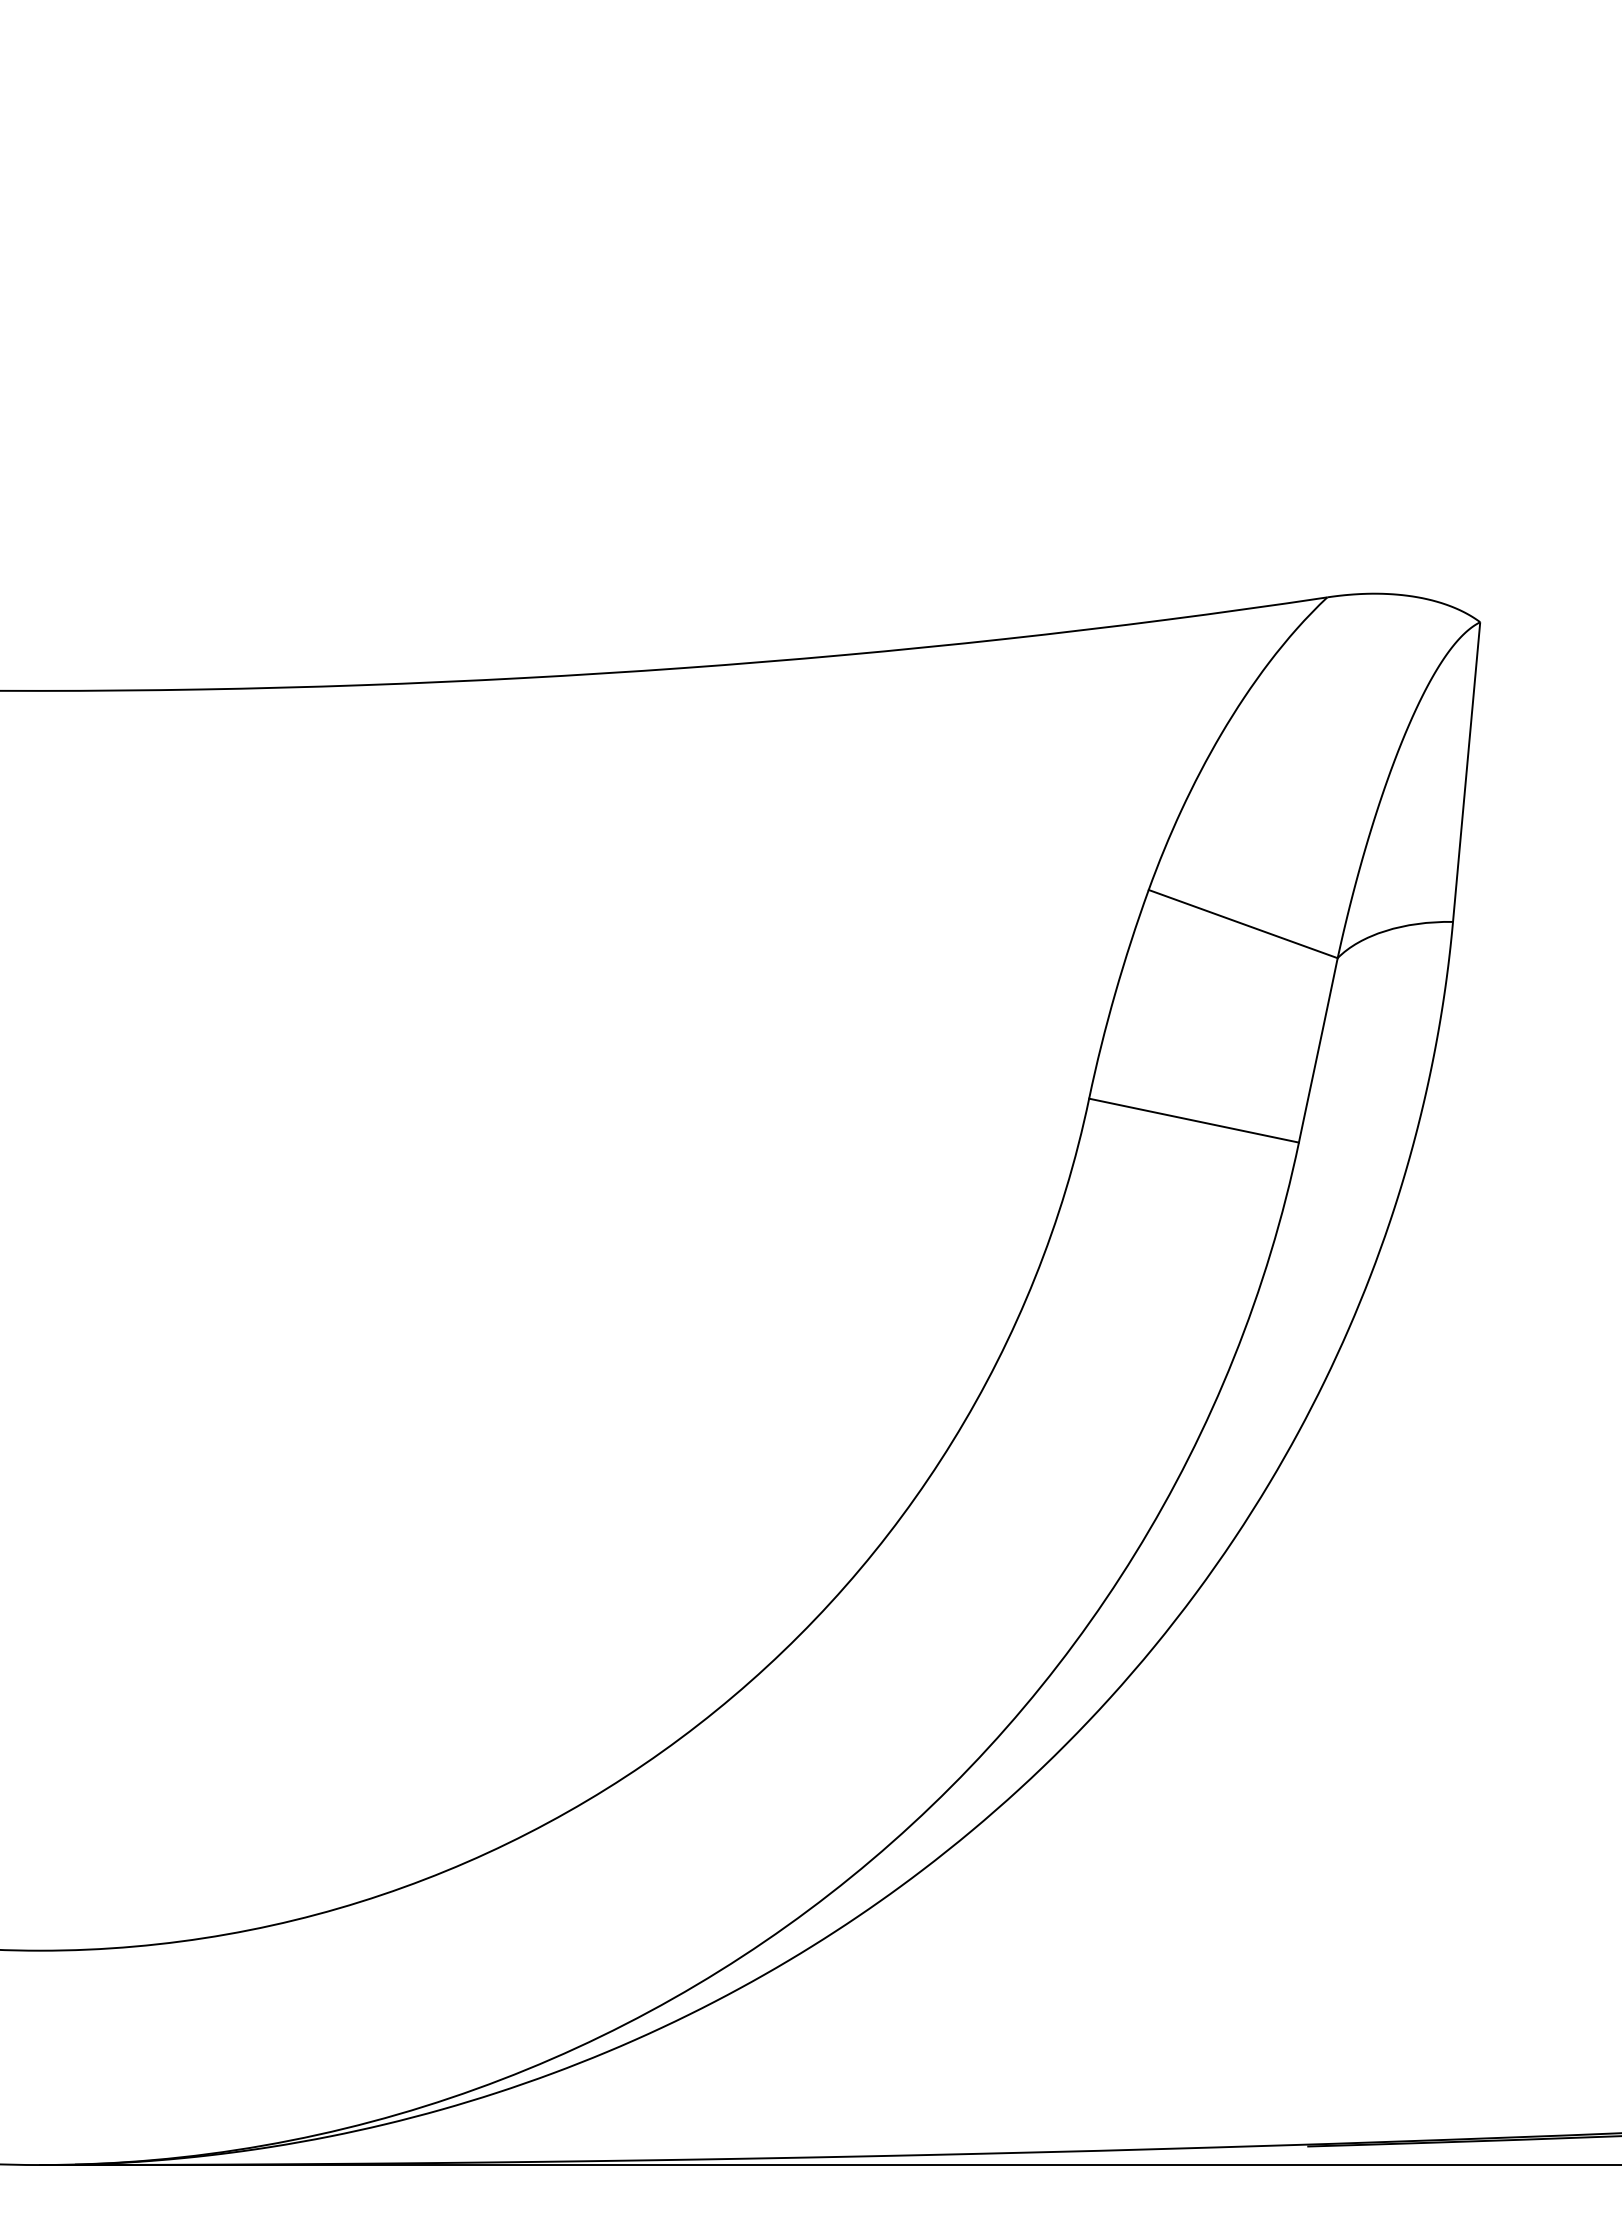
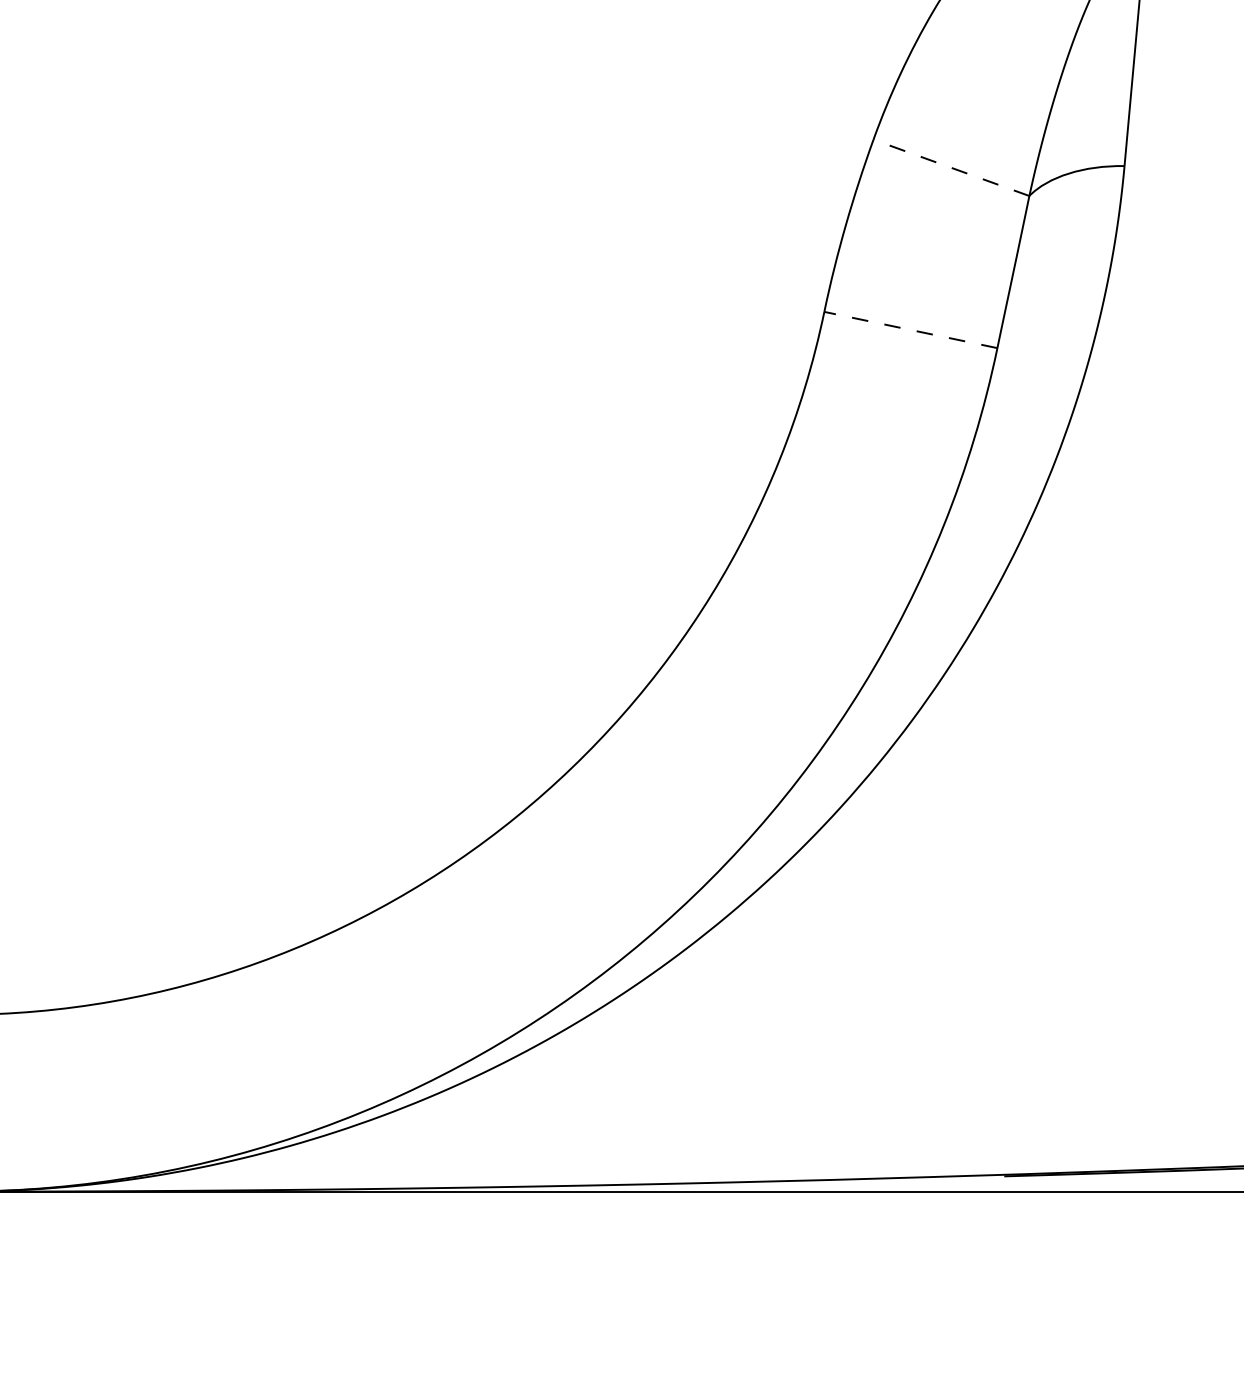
line: (1242, 923) -> (950, 167), solid -> dashed
line: (1193, 1120) -> (910, 329), solid -> dashed

